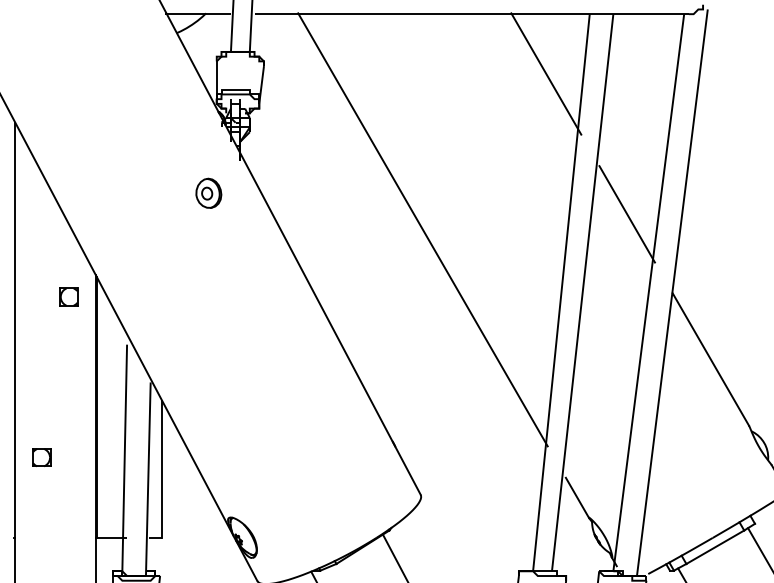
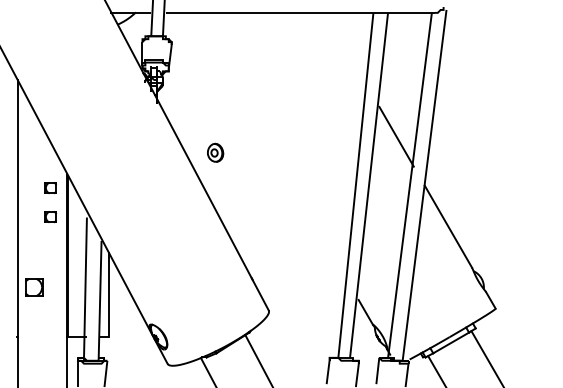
line: (546, 73) -> (346, 49), removed
part: (208, 192) -> (215, 152), moved
line: (421, 229) -> (269, 146), removed
part: (68, 344) -> (50, 217), added
part: (42, 457) -> (34, 287), size x1.6

